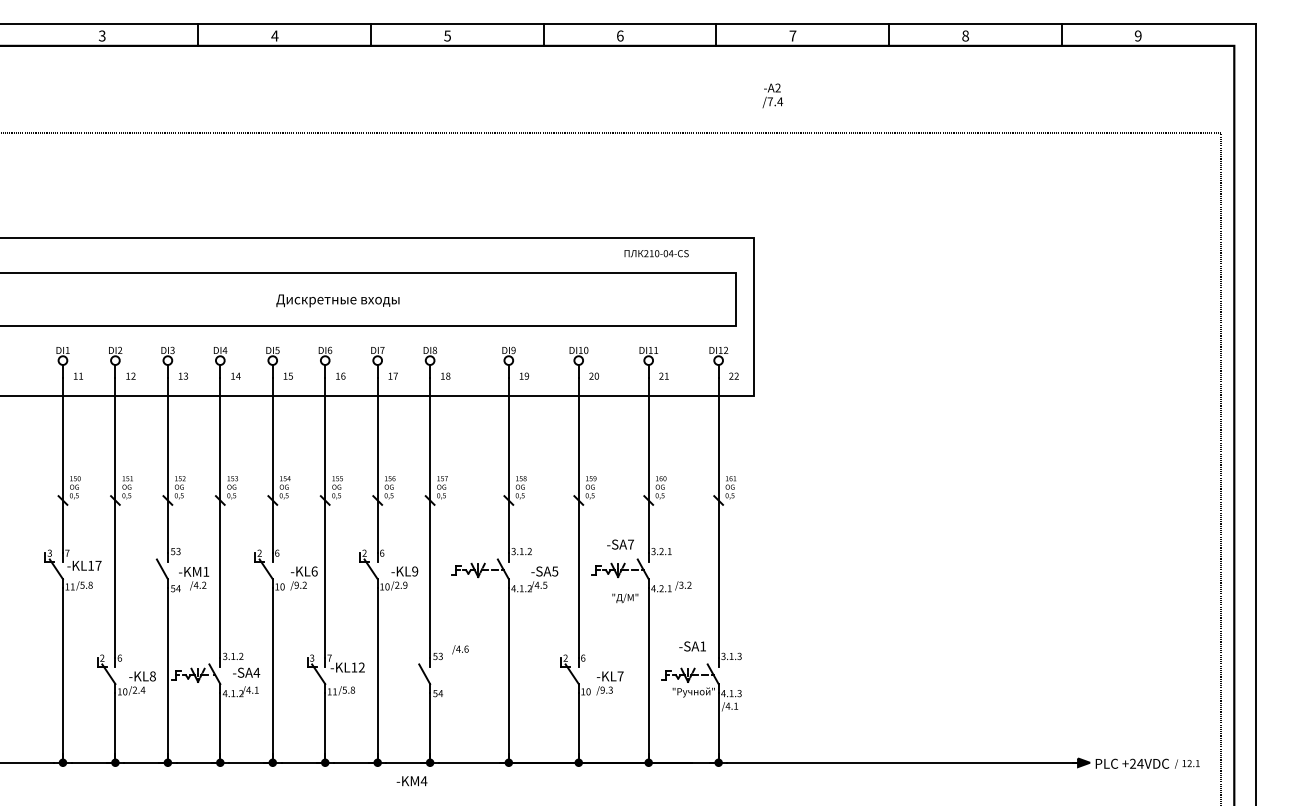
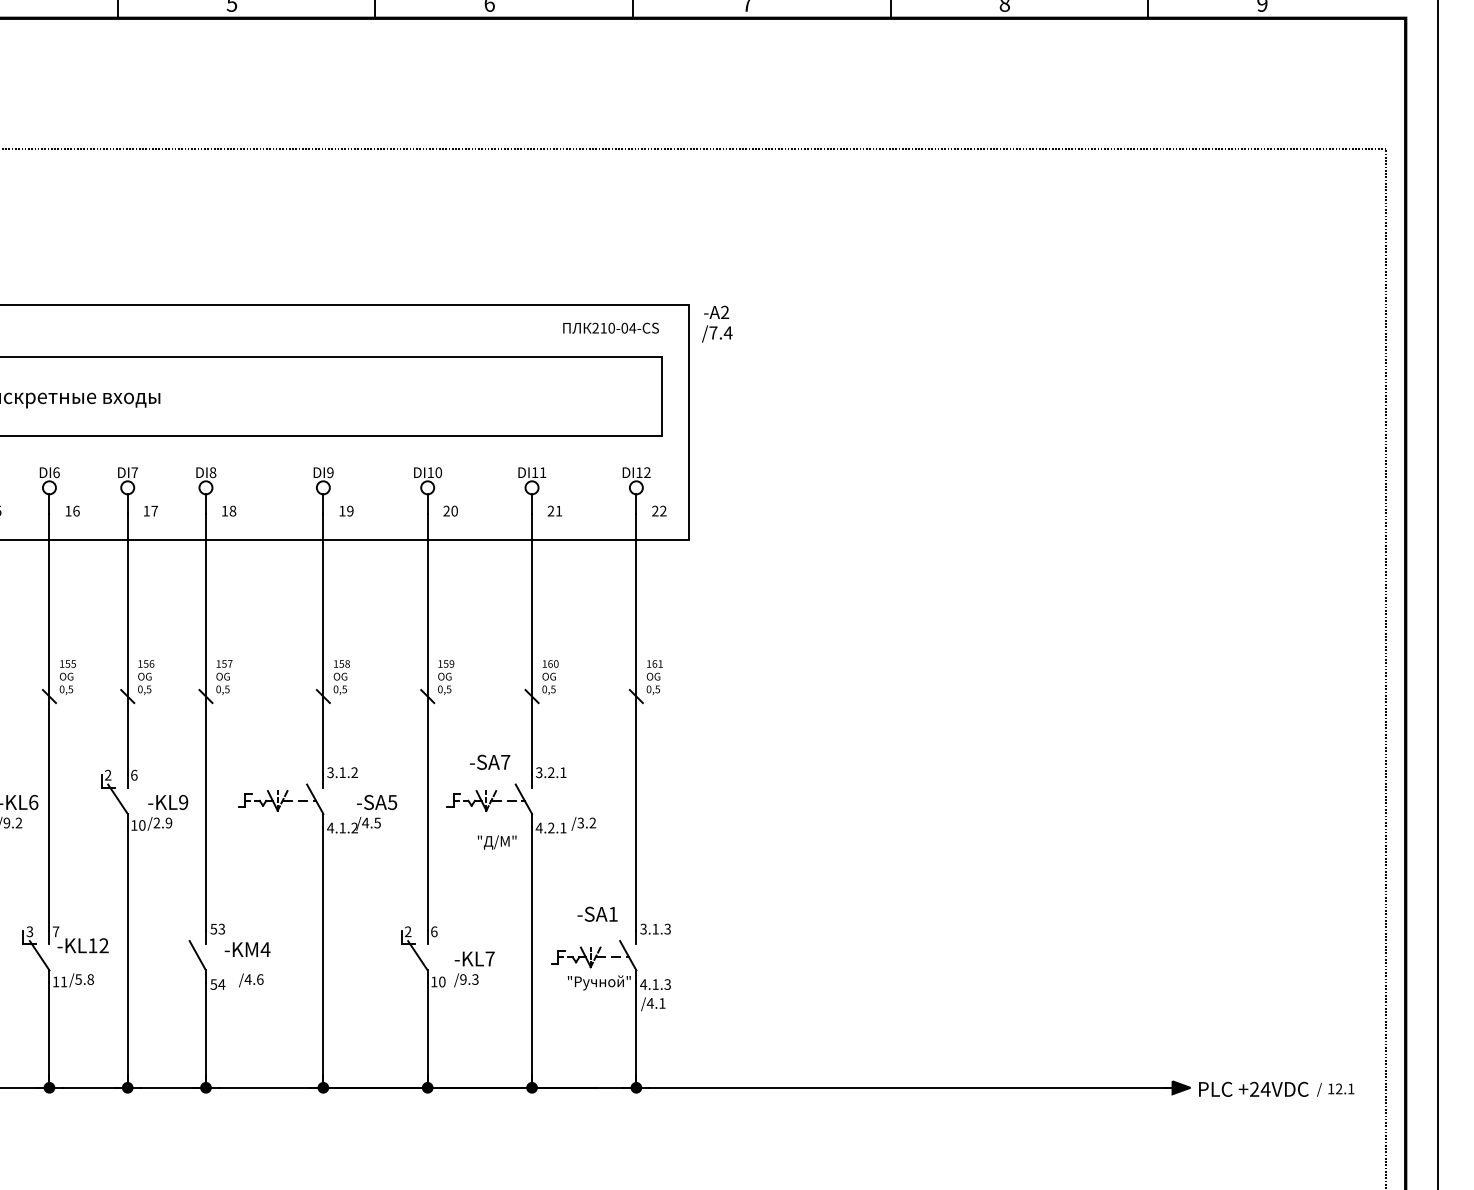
text: (772, 95) -> (716, 323), moved
text: (656, 253) -> (610, 328), moved
text: (460, 649) -> (251, 979), moved
text: (411, 781) -> (246, 950), moved

